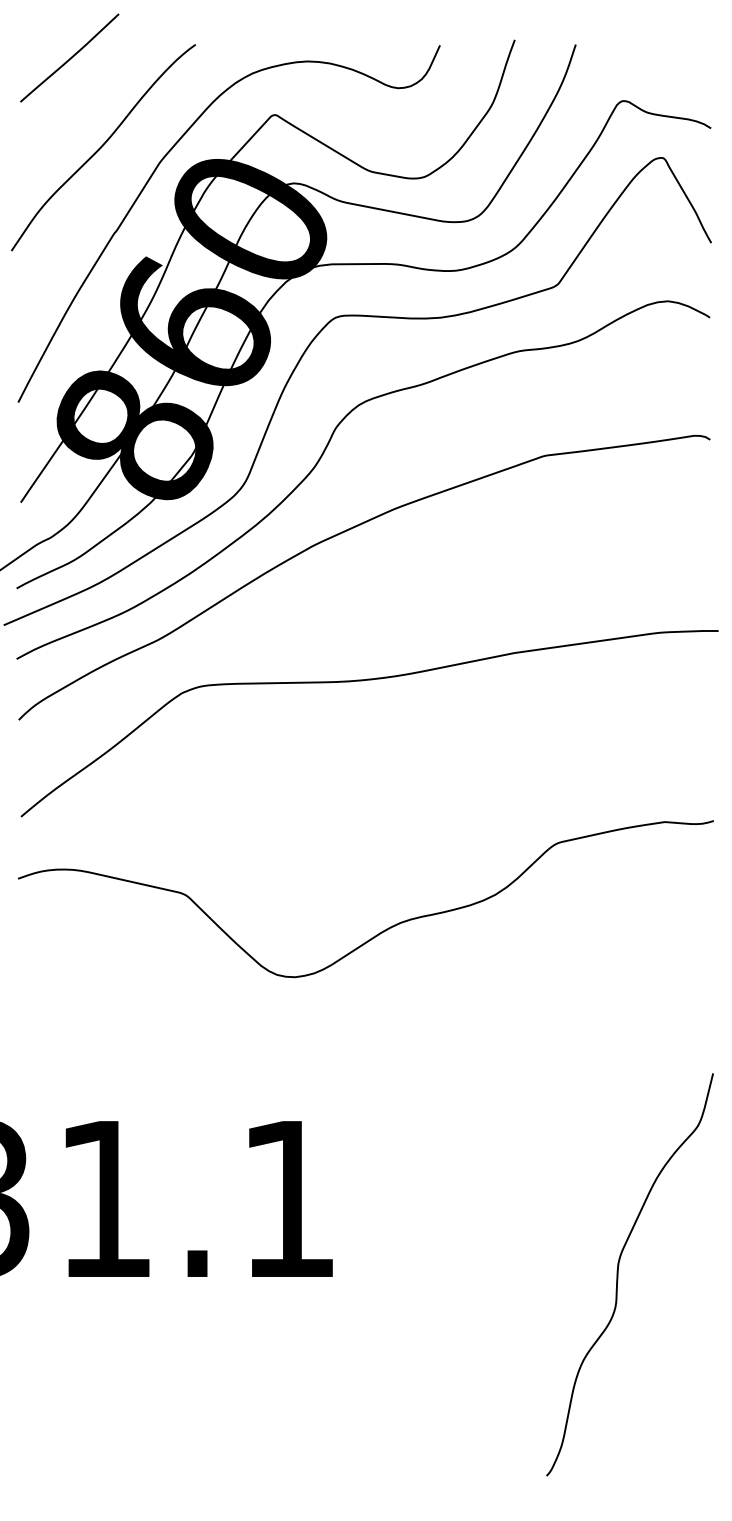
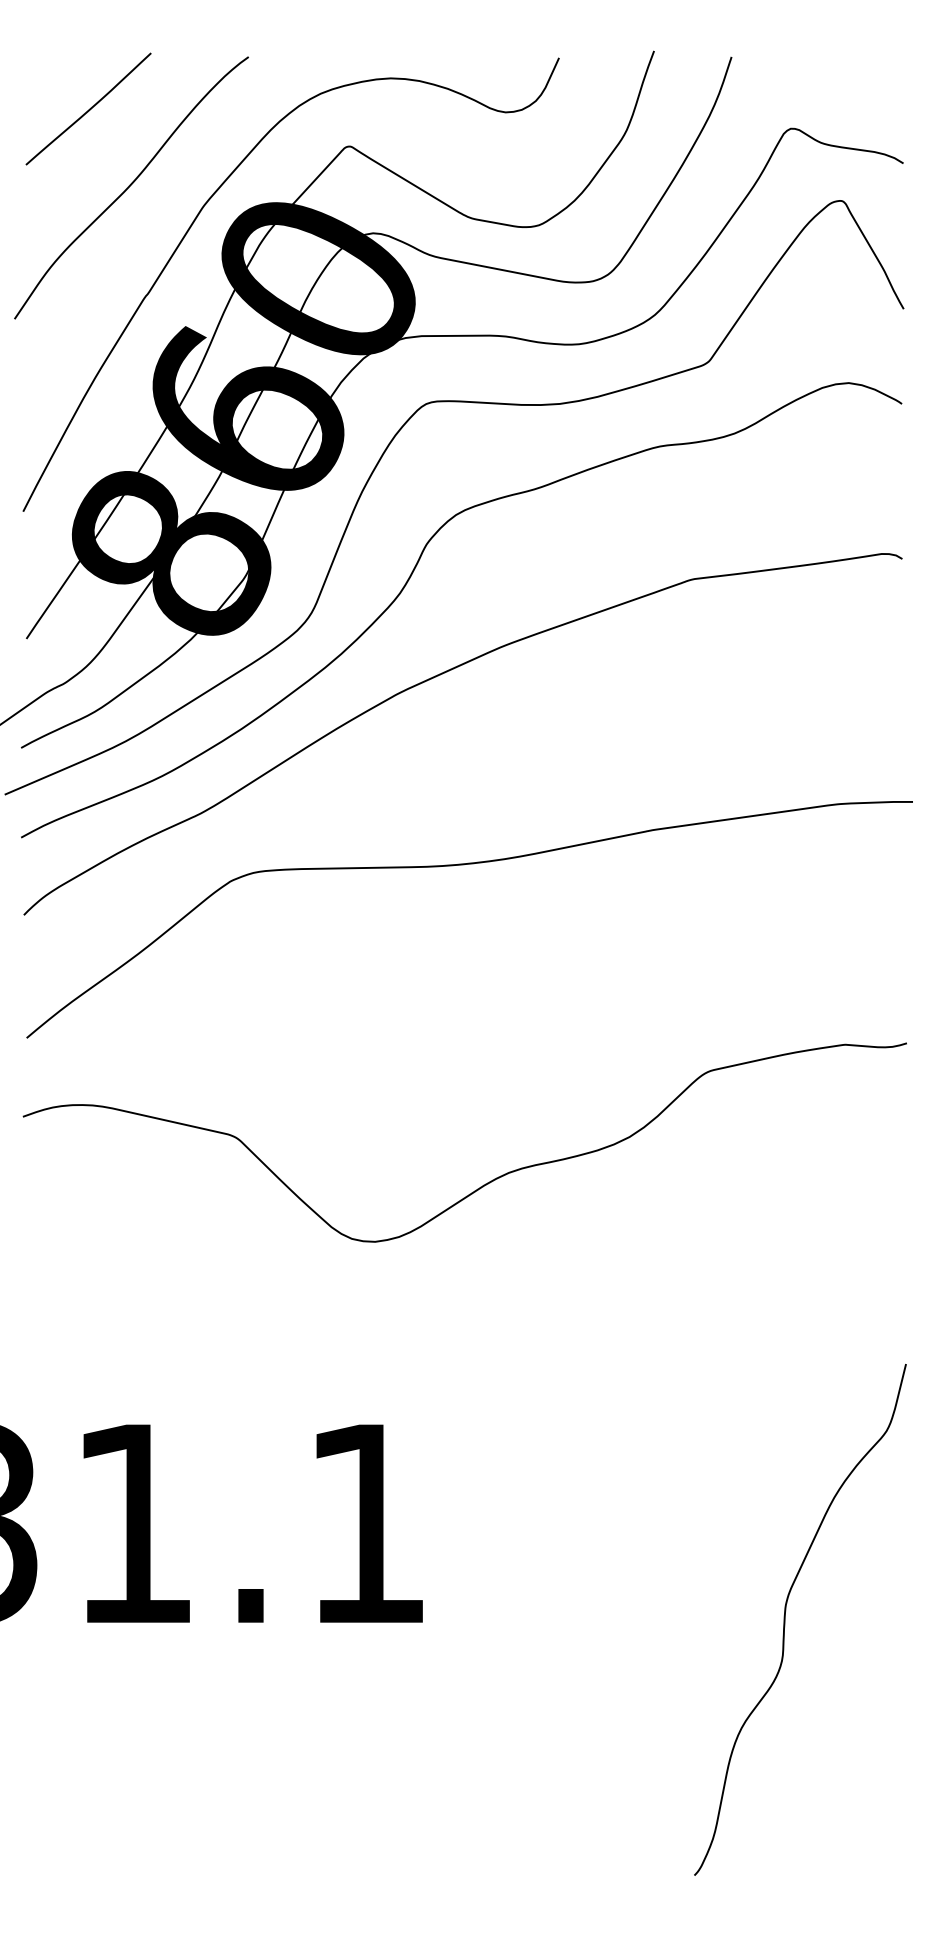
curve: (70, 57) -> (89, 108), moved

